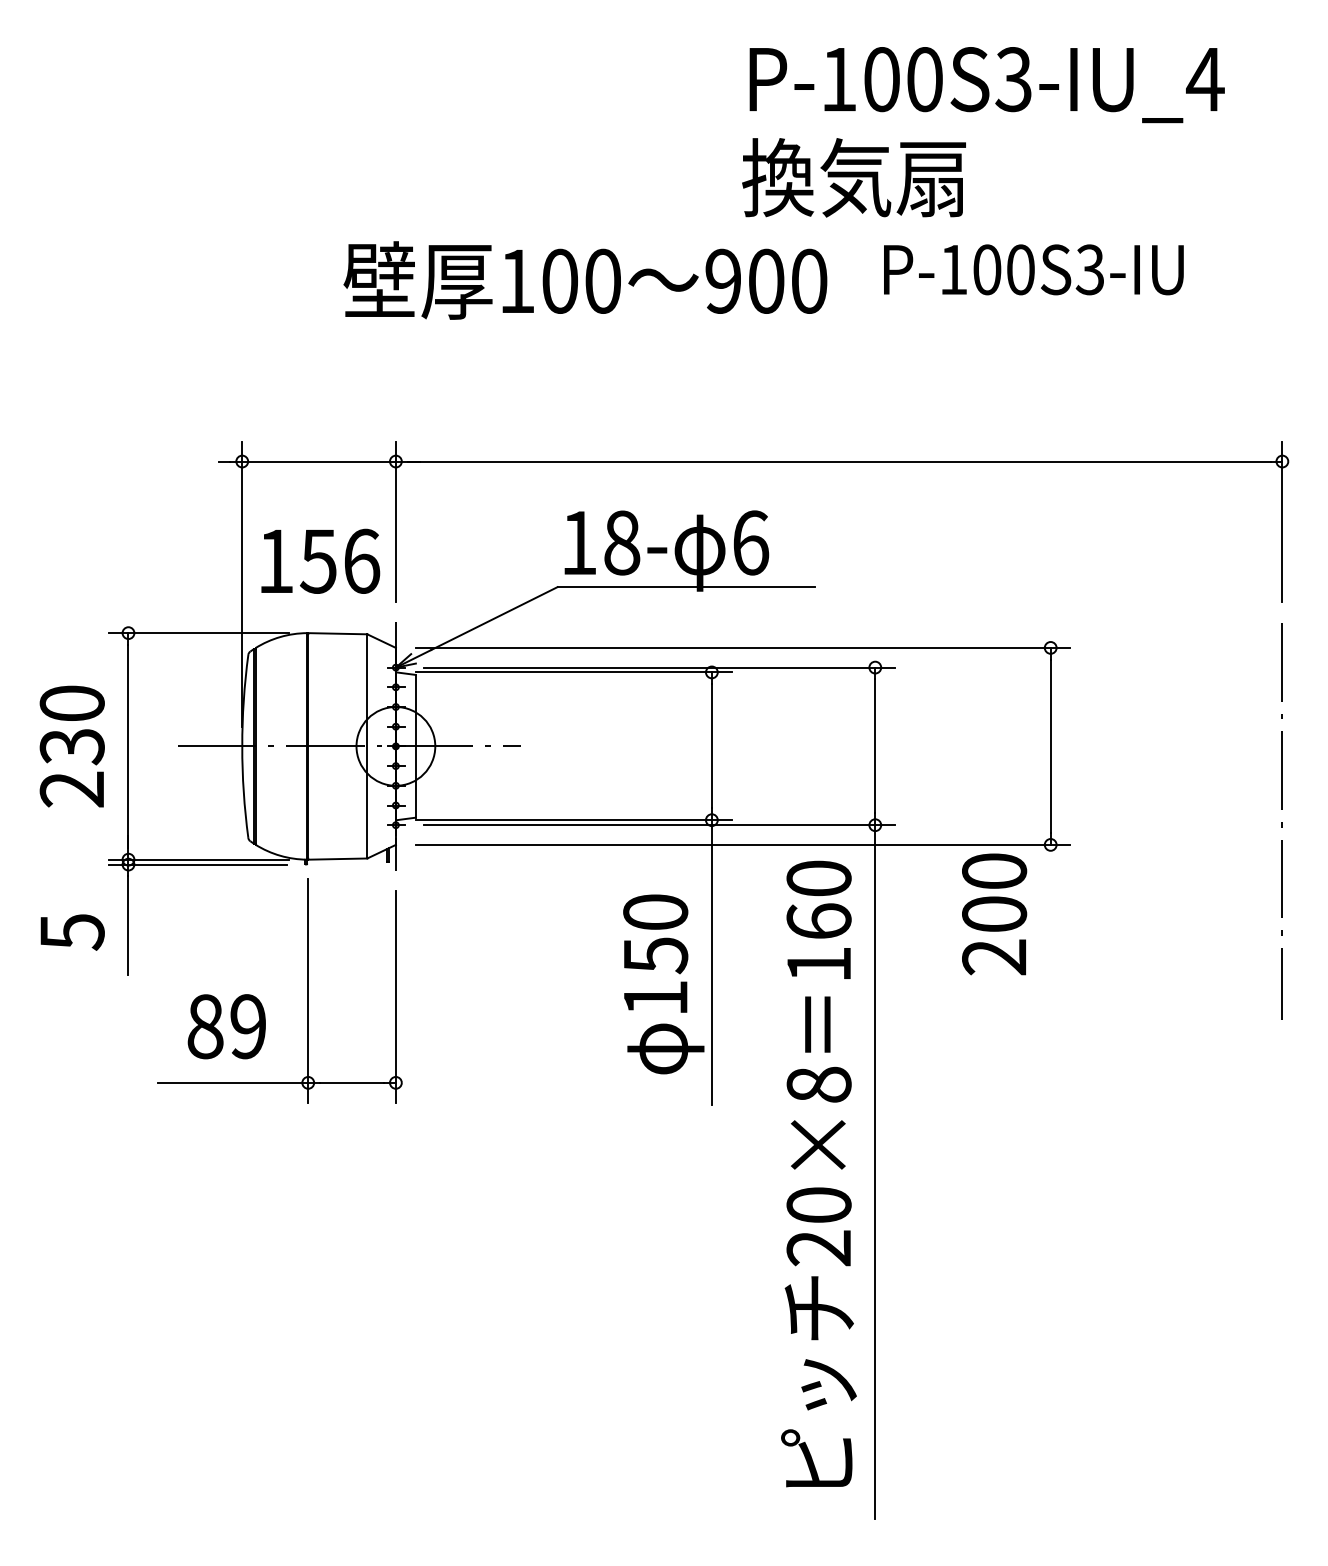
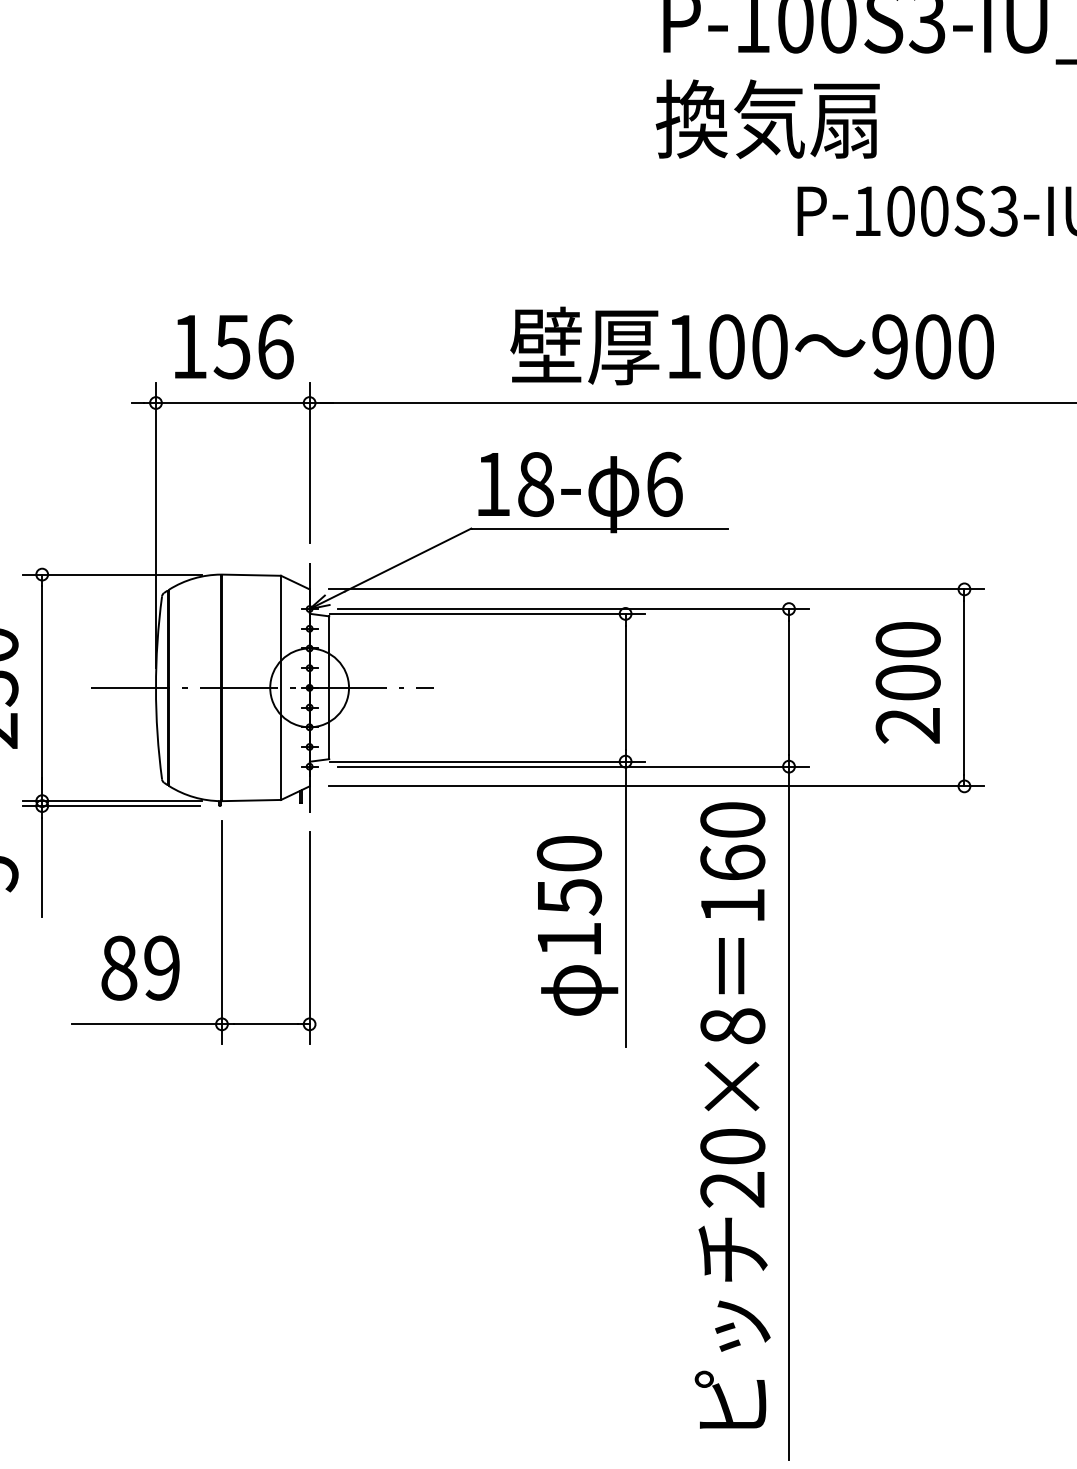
text: (585, 280) -> (752, 345), moved
text: (320, 560) -> (234, 345), moved
text: (994, 914) -> (908, 682), moved

